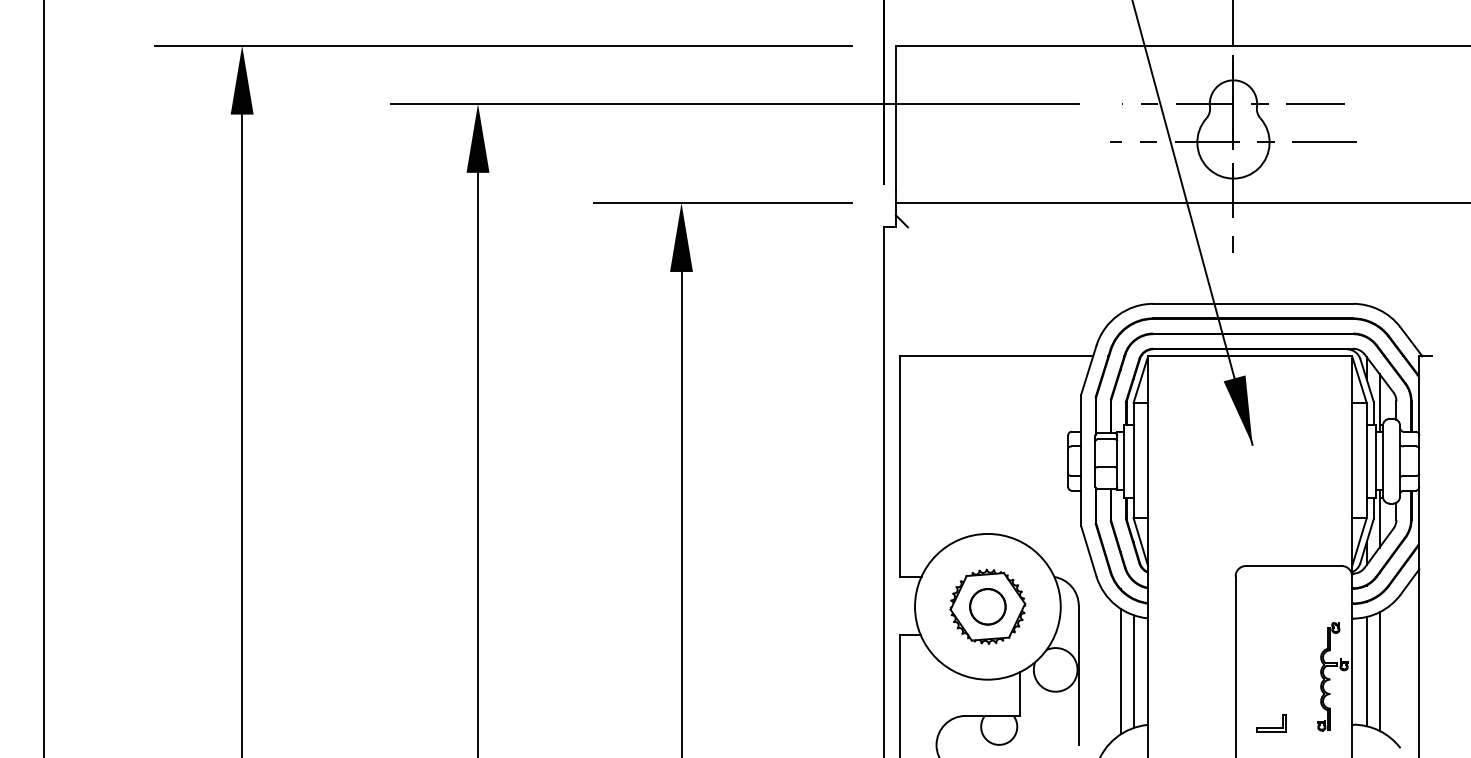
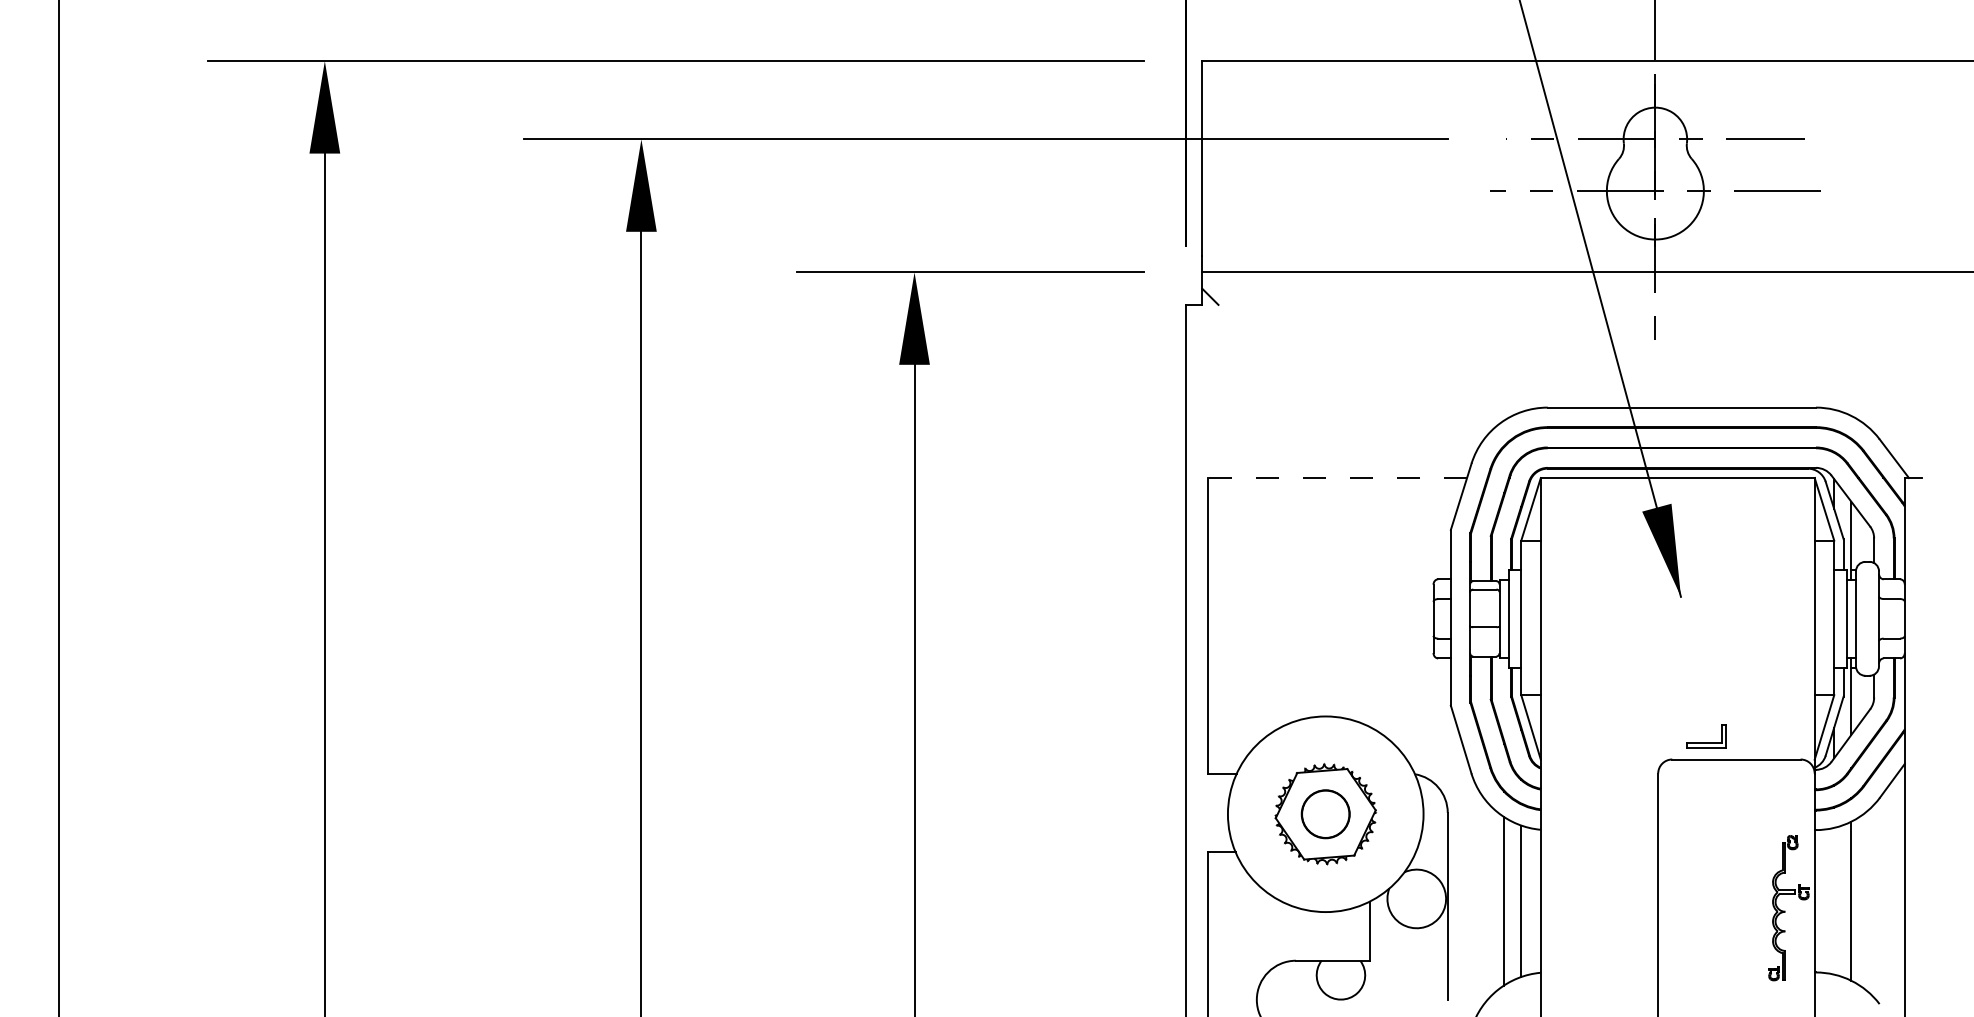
line: (996, 356) -> (1337, 478), solid -> dashed
line: (1366, 671) -> (1833, 901), removed
part: (1271, 723) -> (1706, 736), moved

